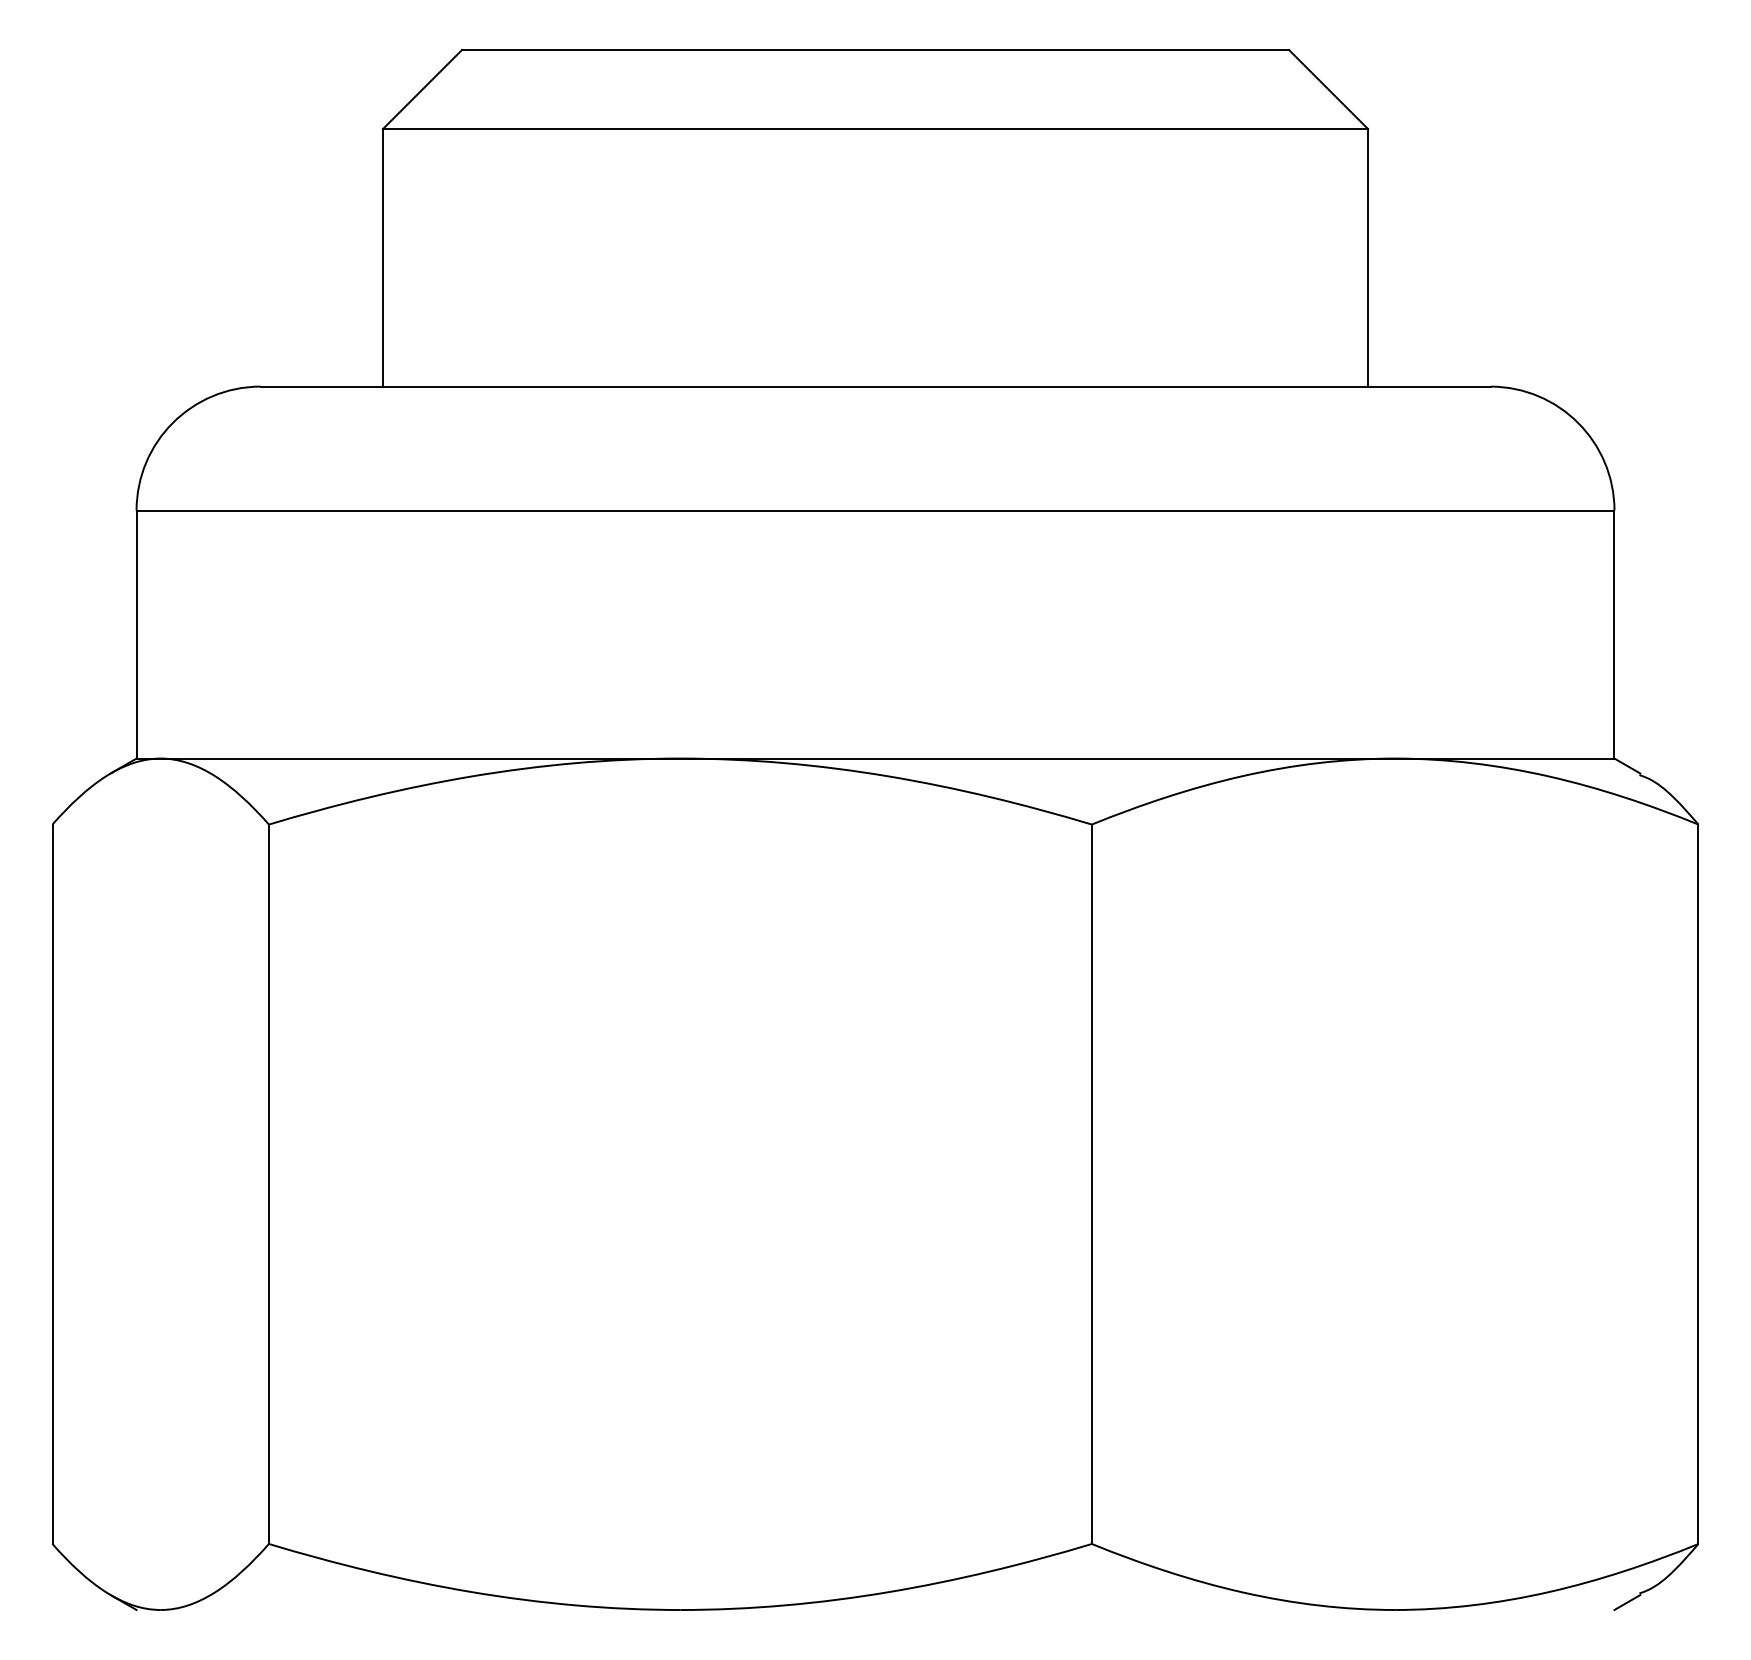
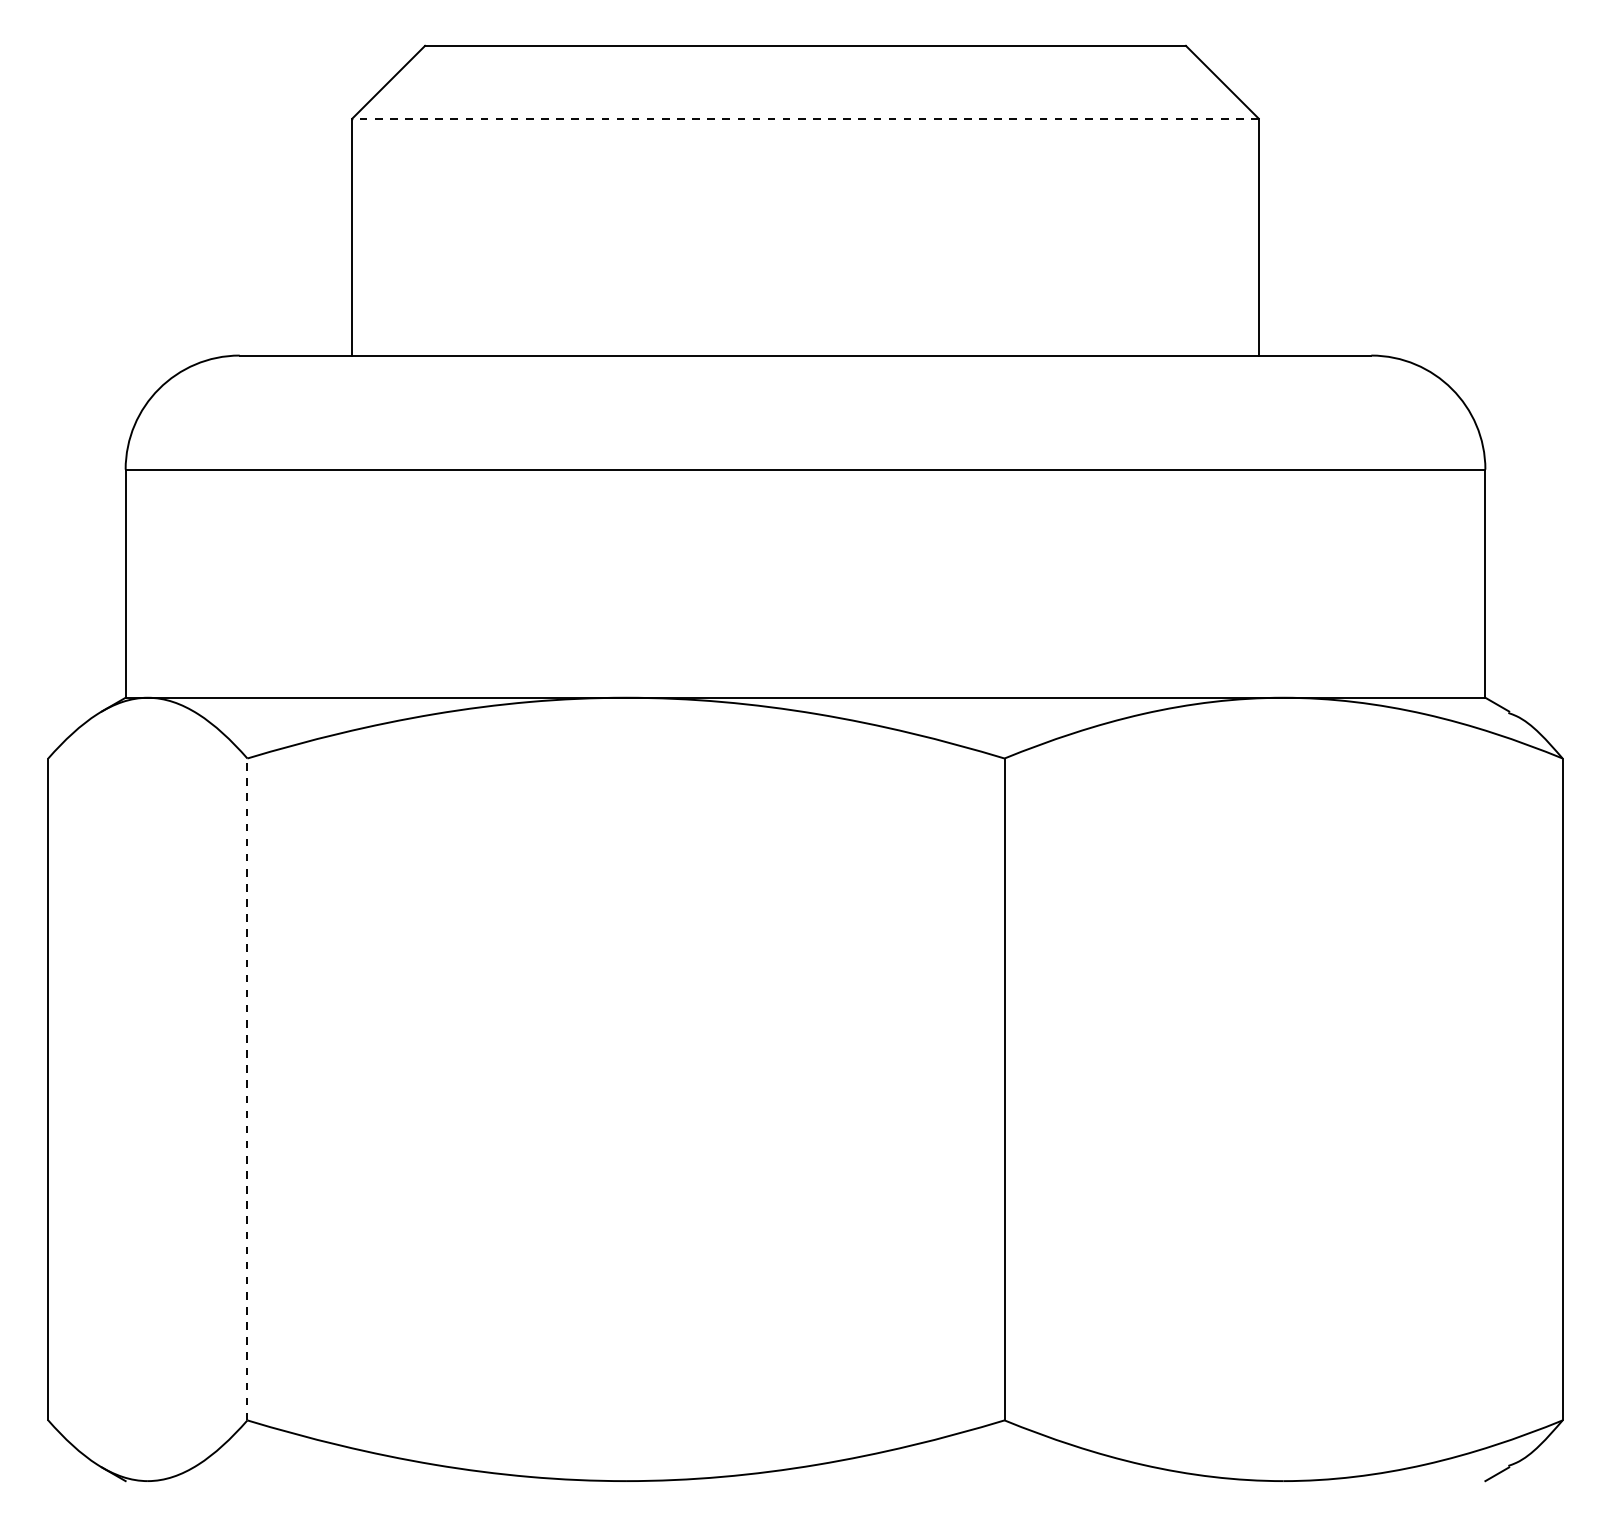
line: (875, 128) -> (805, 118), solid -> dashed
line: (269, 1184) -> (247, 1089), solid -> dashed

